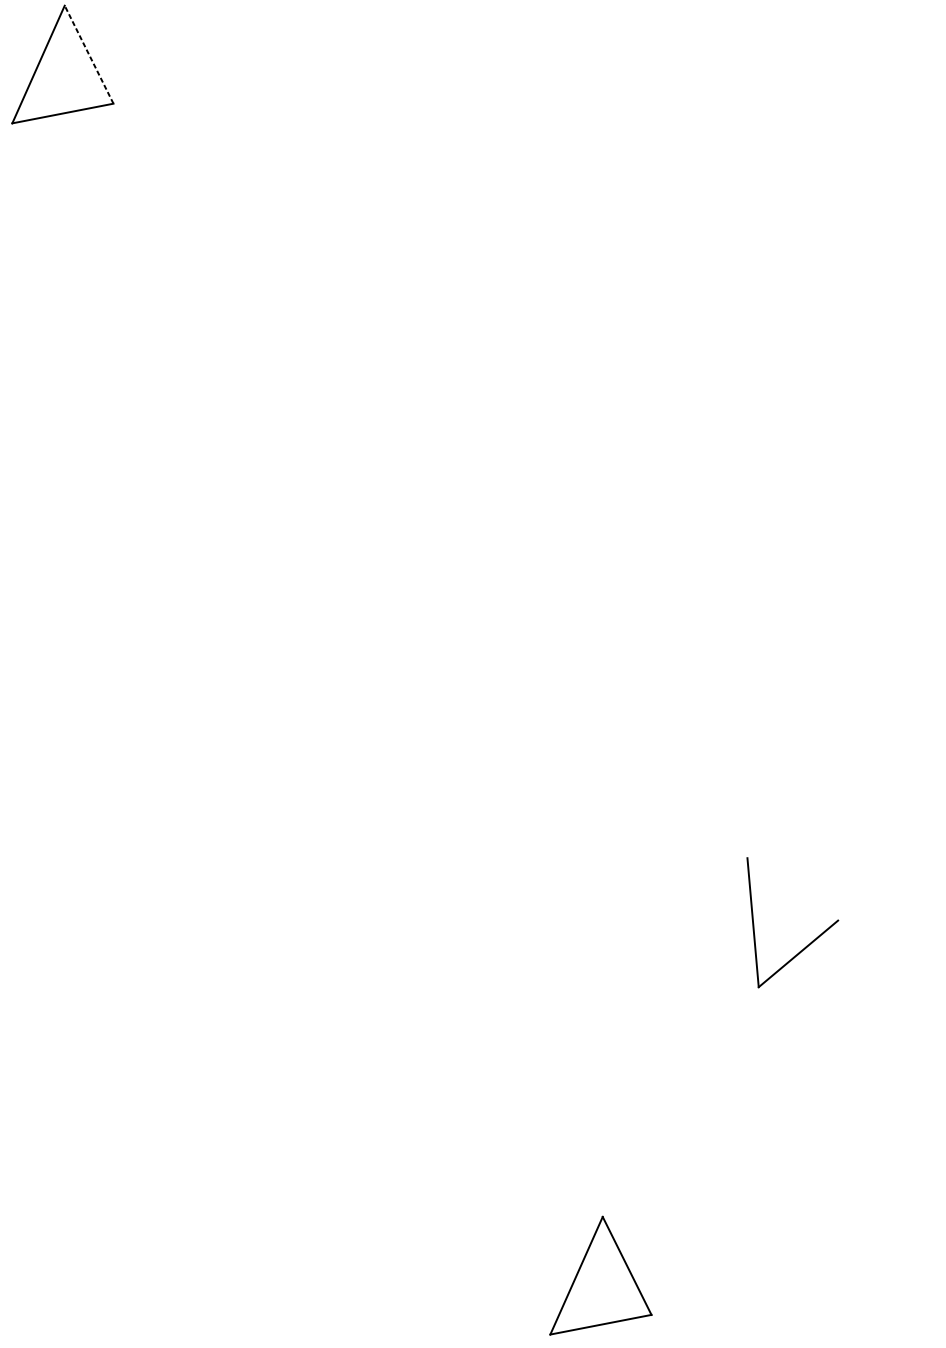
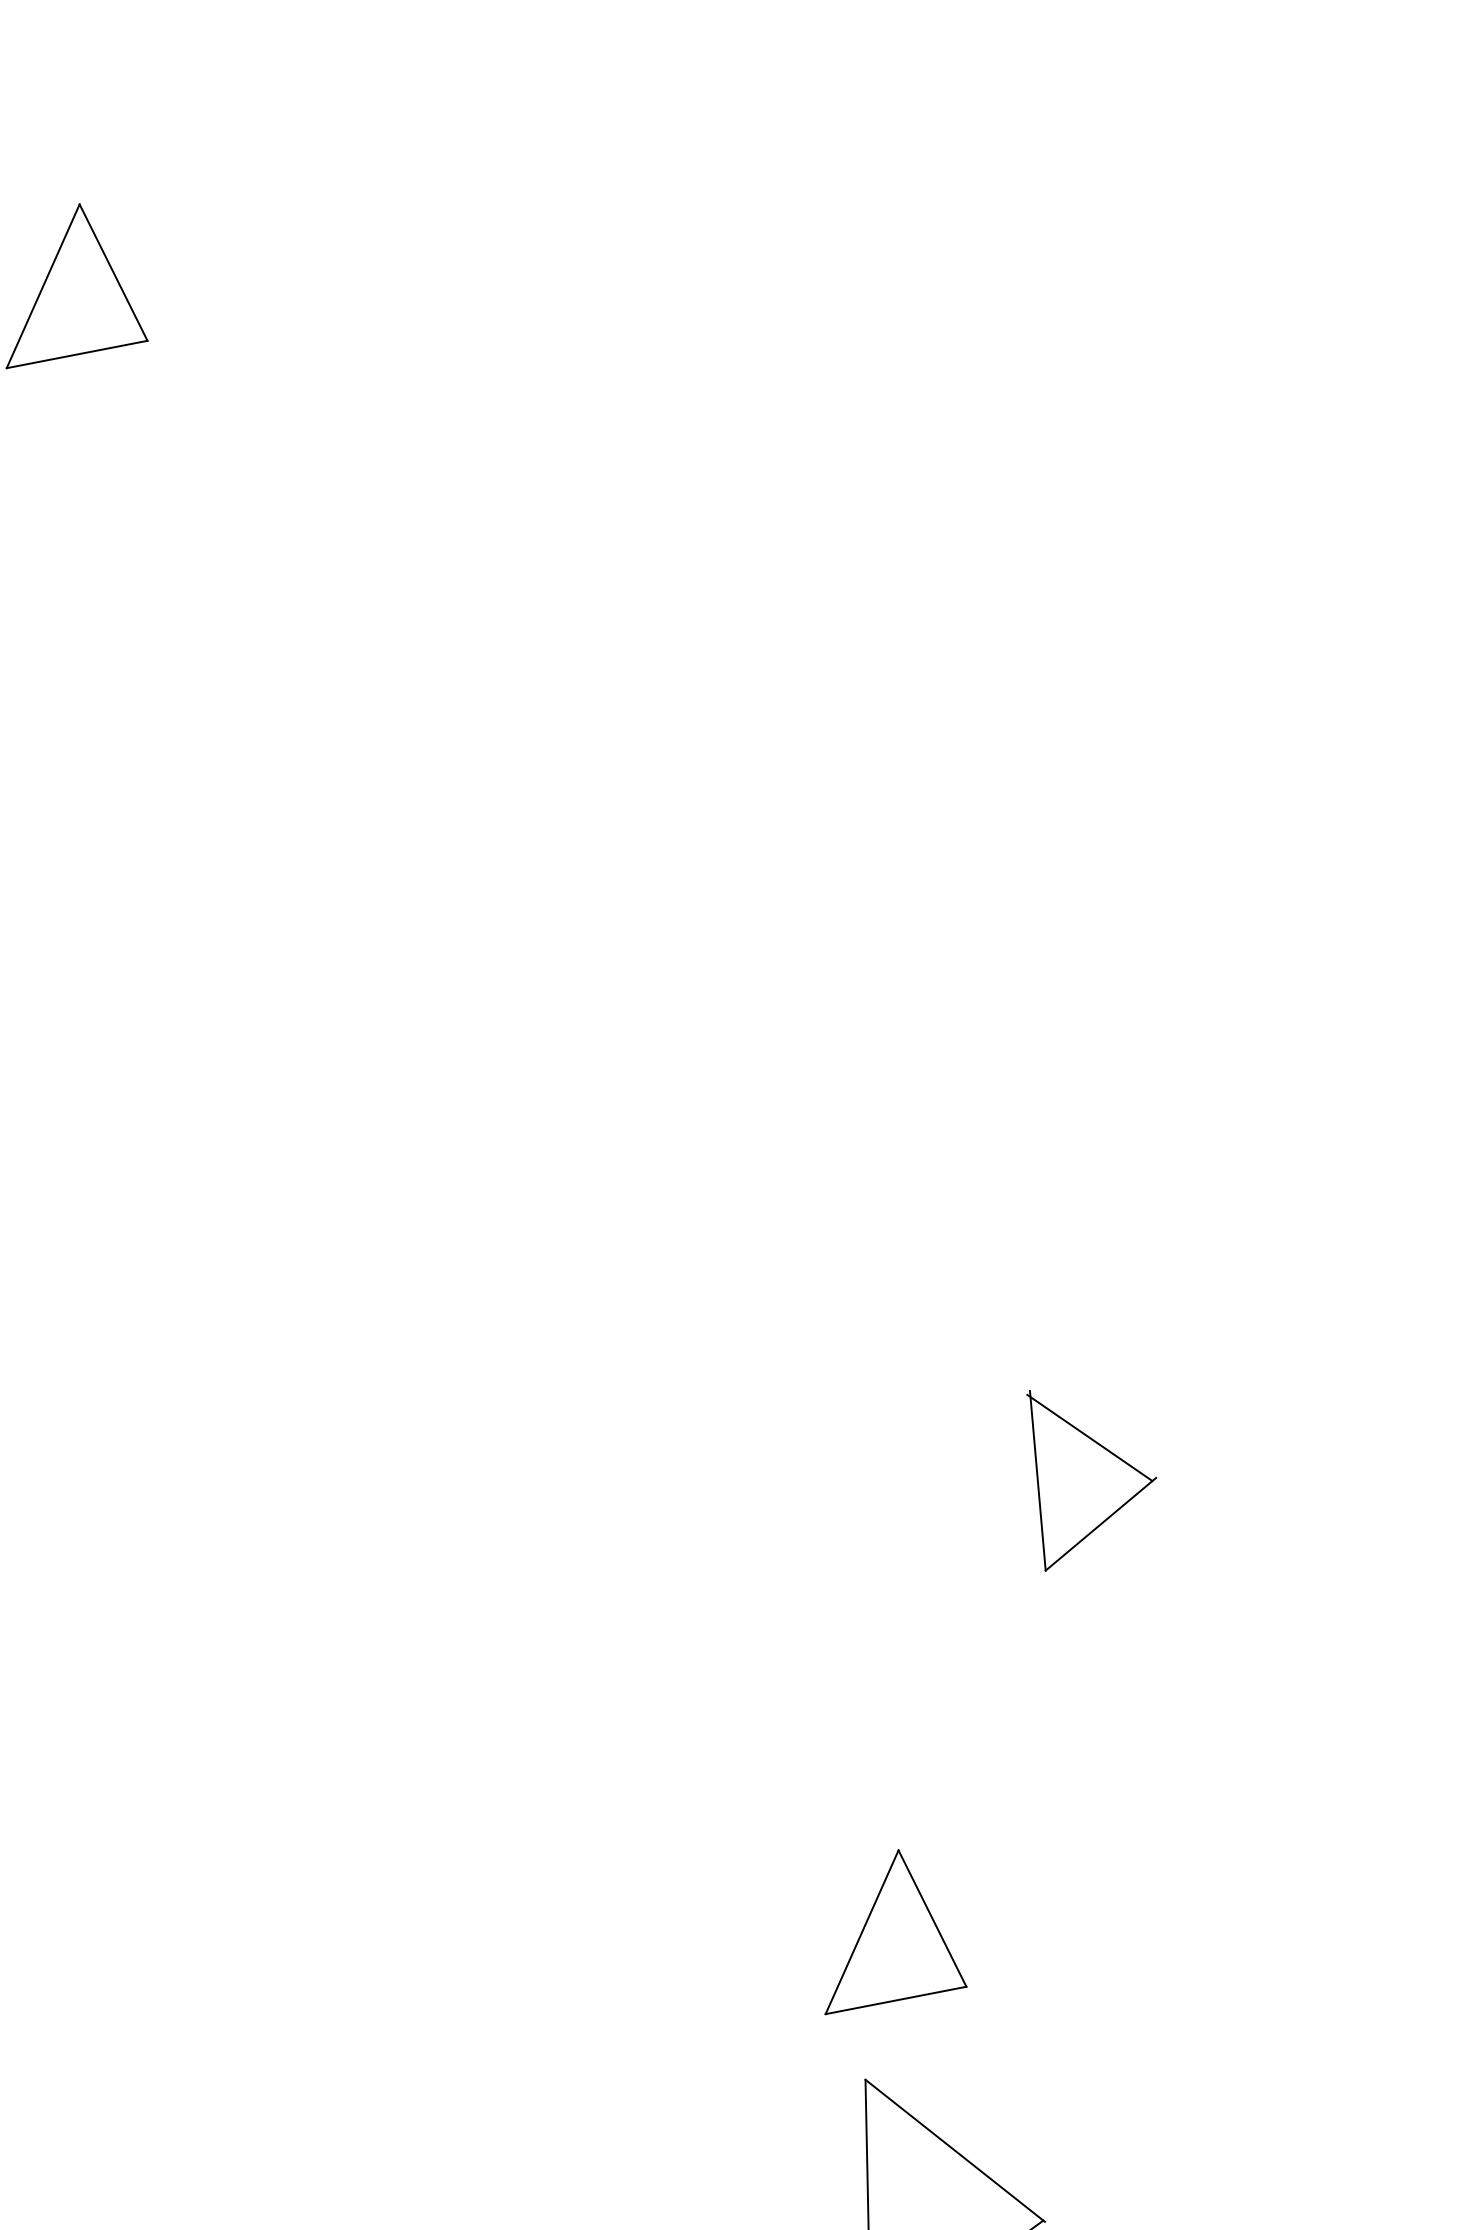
line: (89, 54) -> (113, 272), dashed -> solid
line: (790, 891) -> (1089, 1437), added
part: (600, 1275) -> (895, 1932), moved

